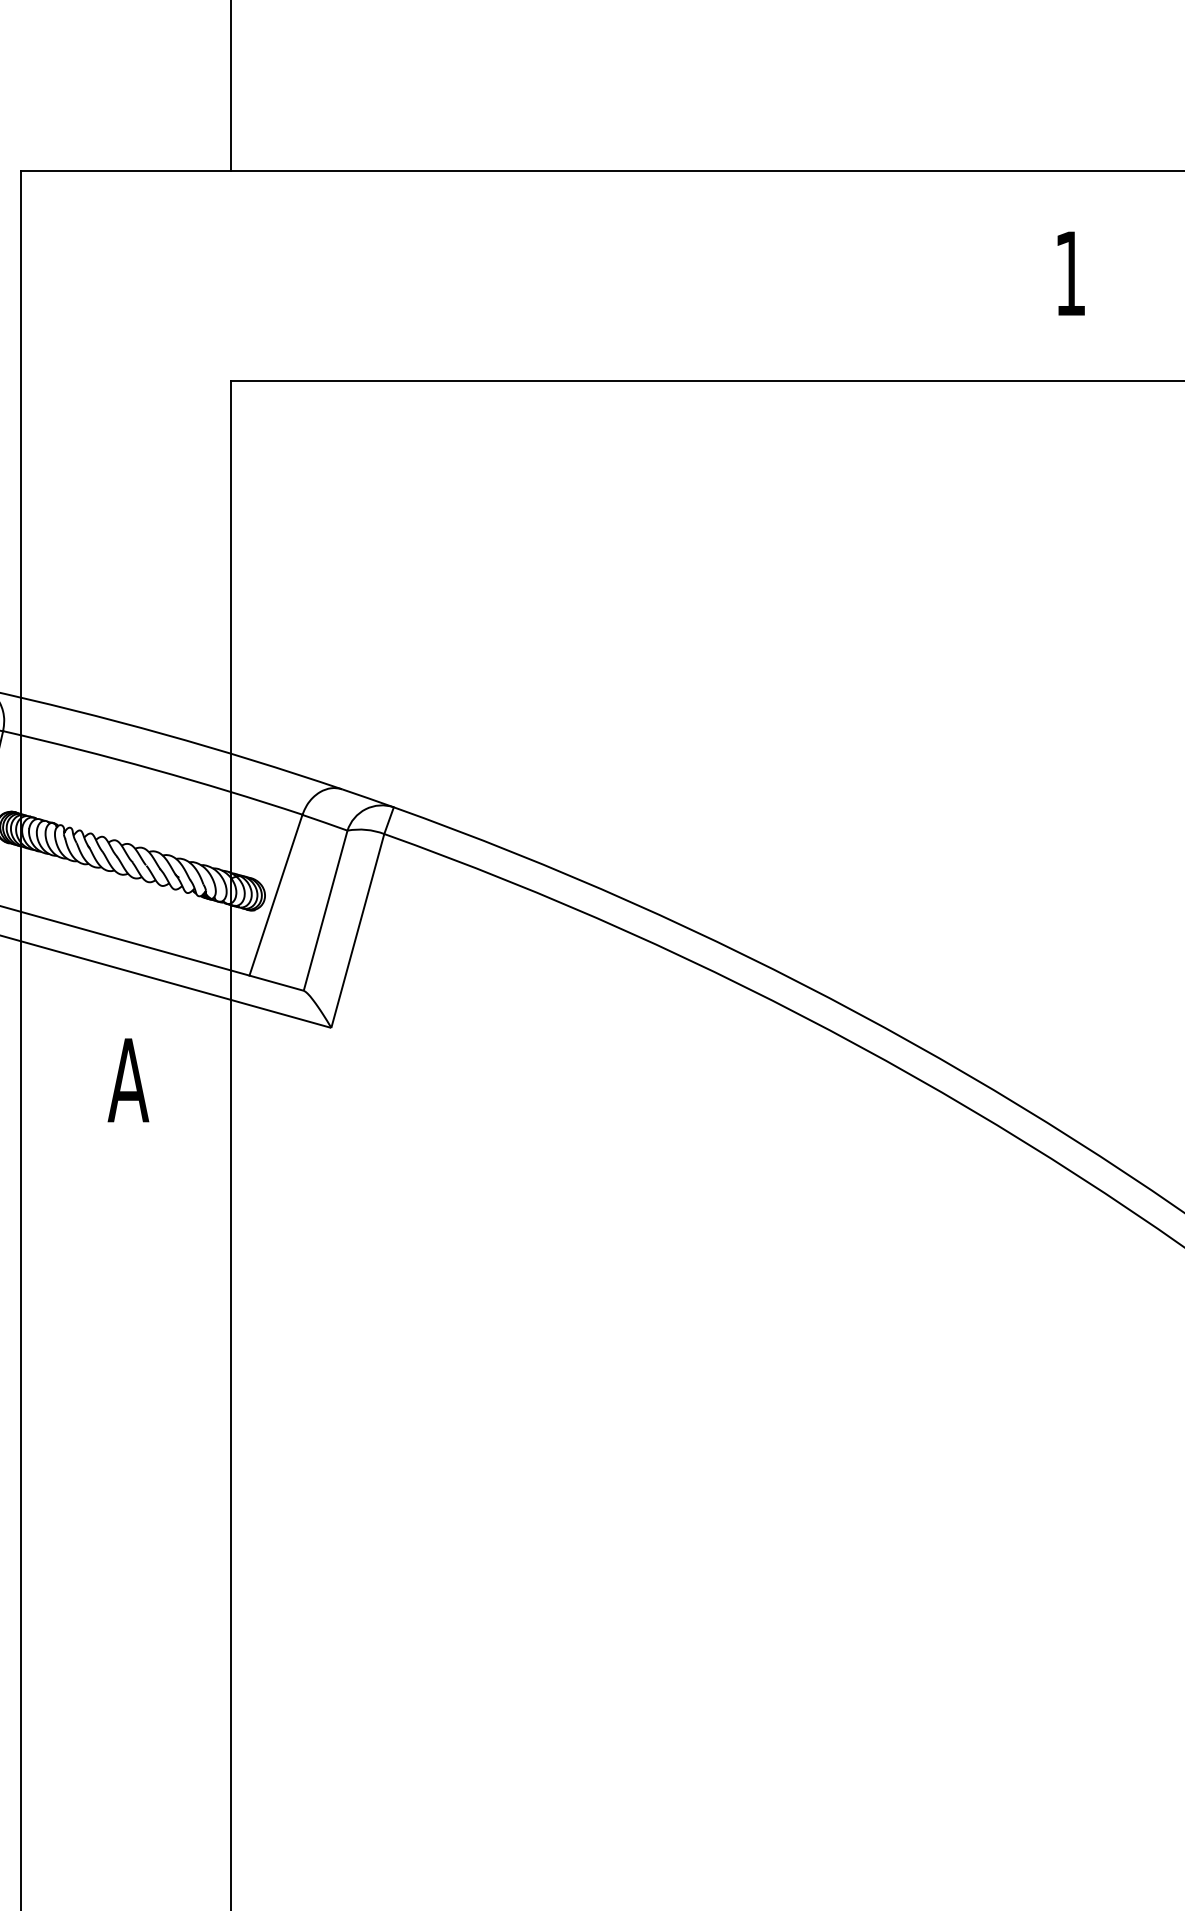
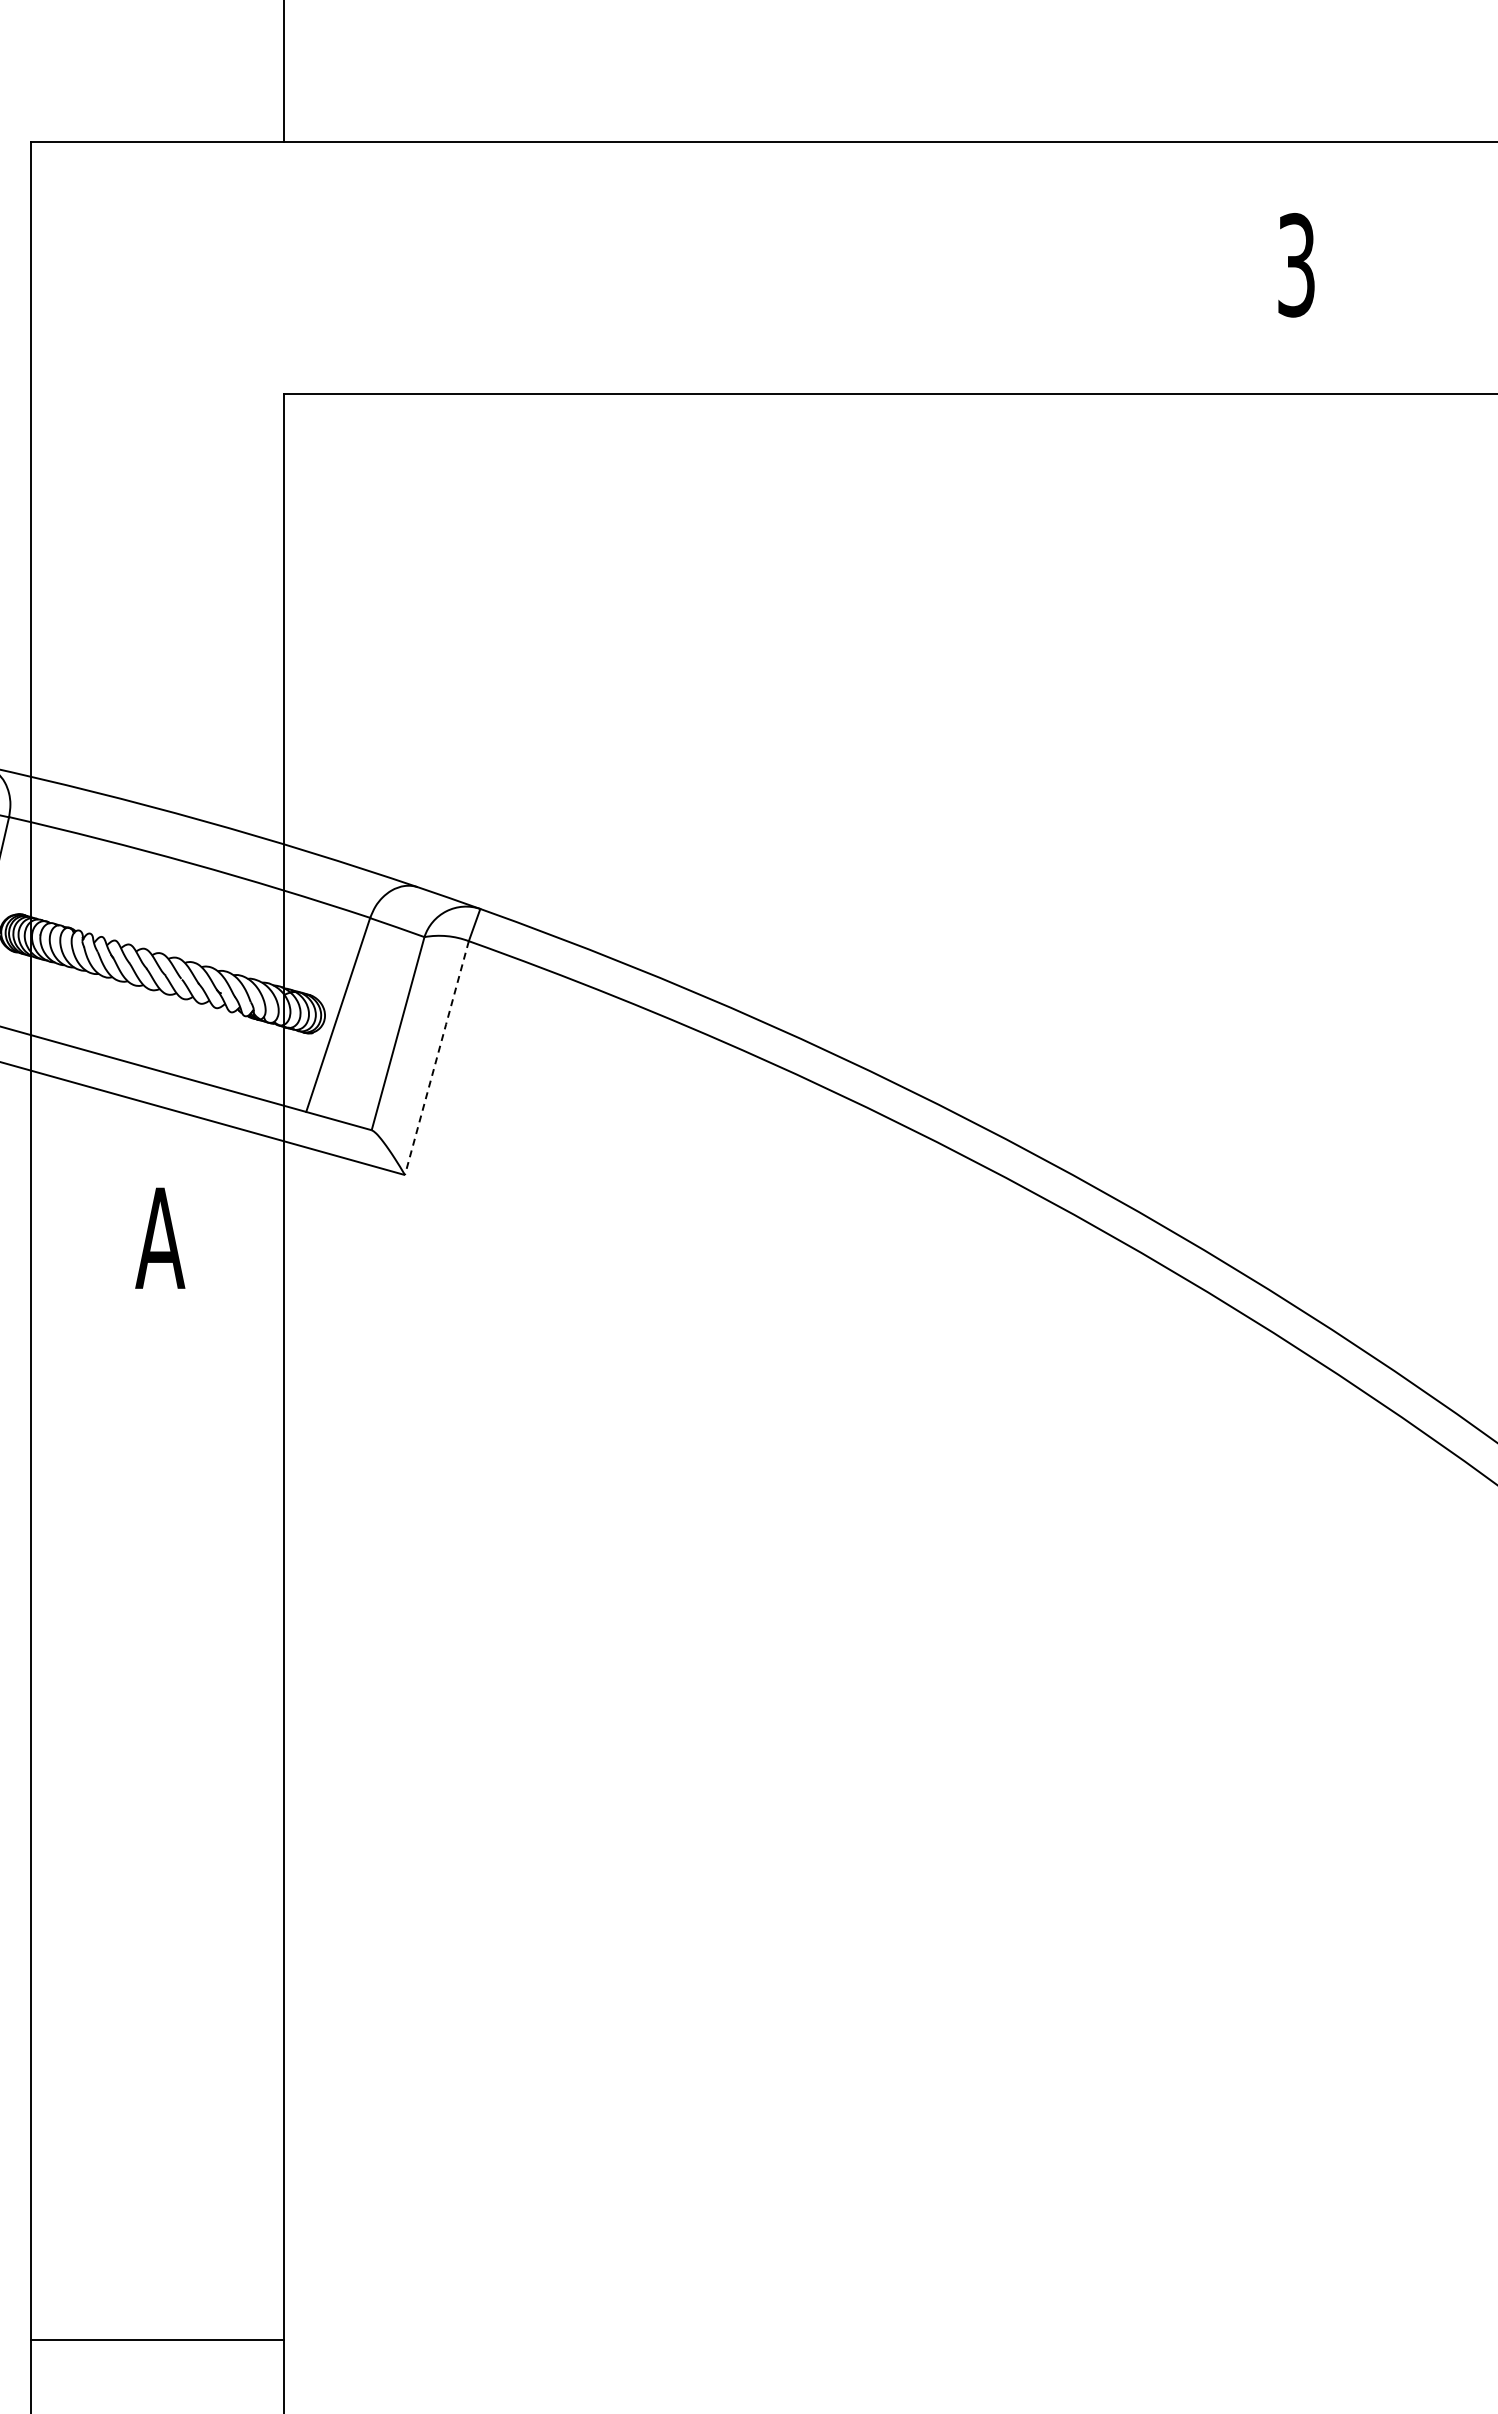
text: (1070, 273) -> (1296, 265), 1 -> 3
line: (357, 930) -> (436, 1057), solid -> dashed

